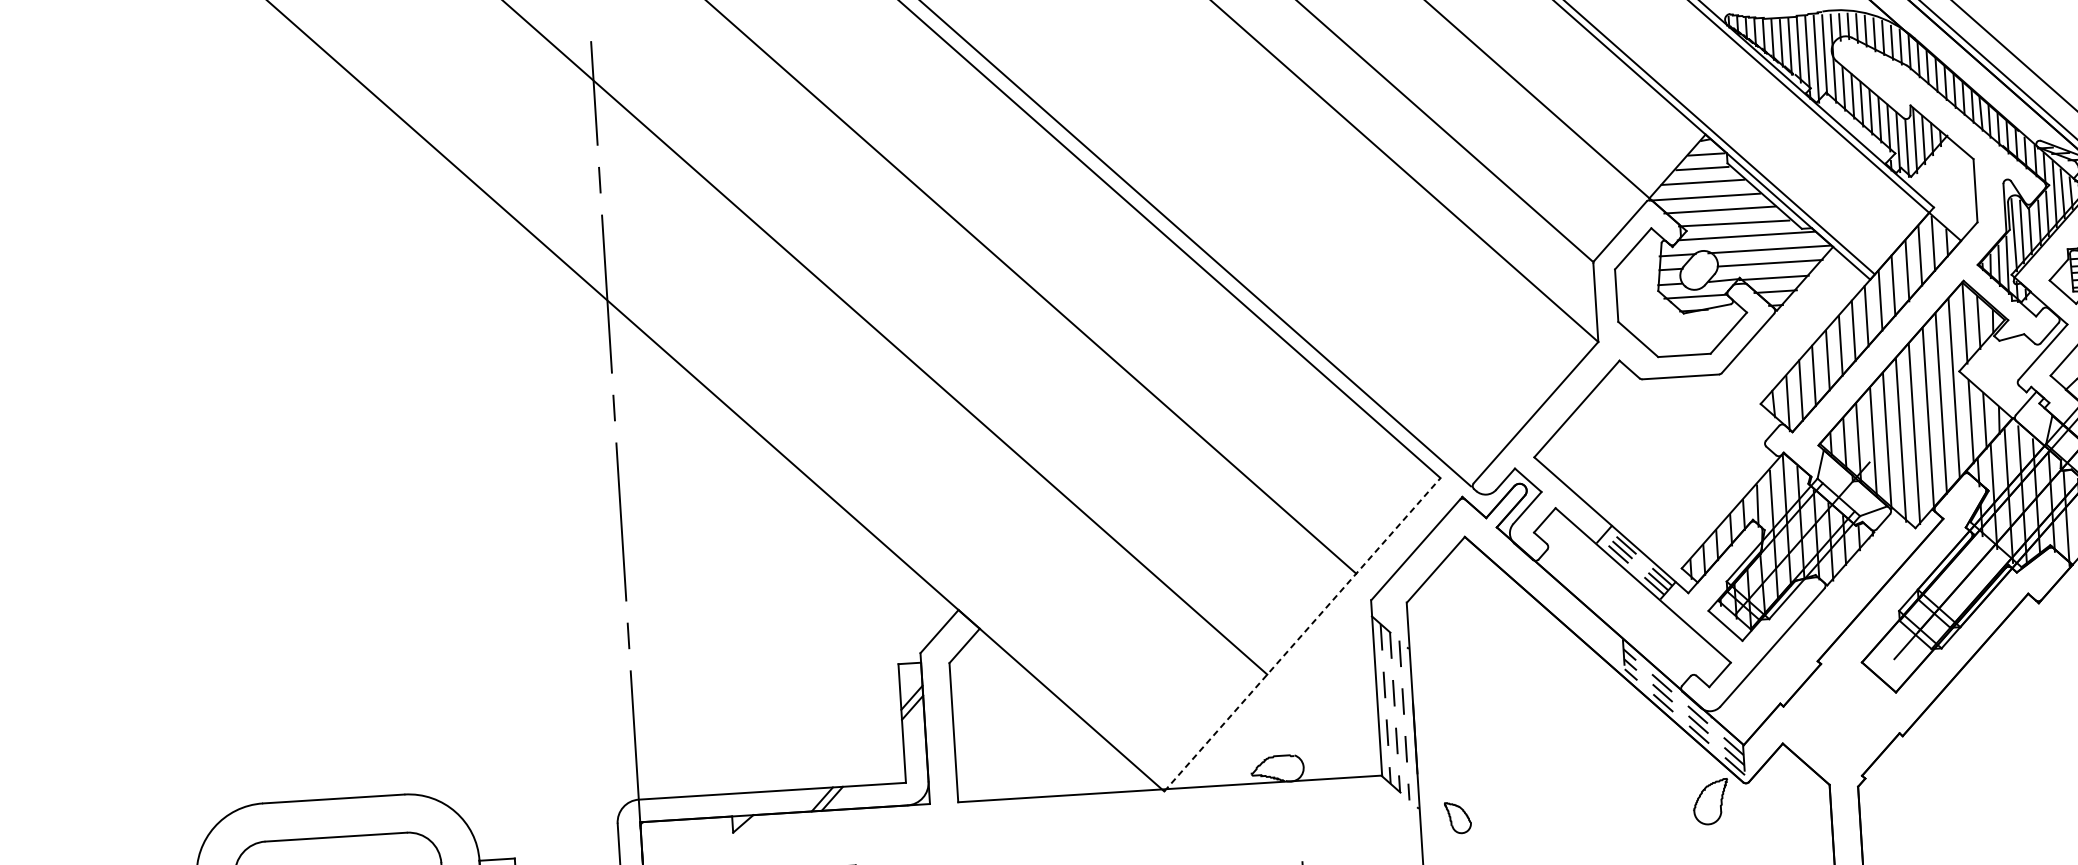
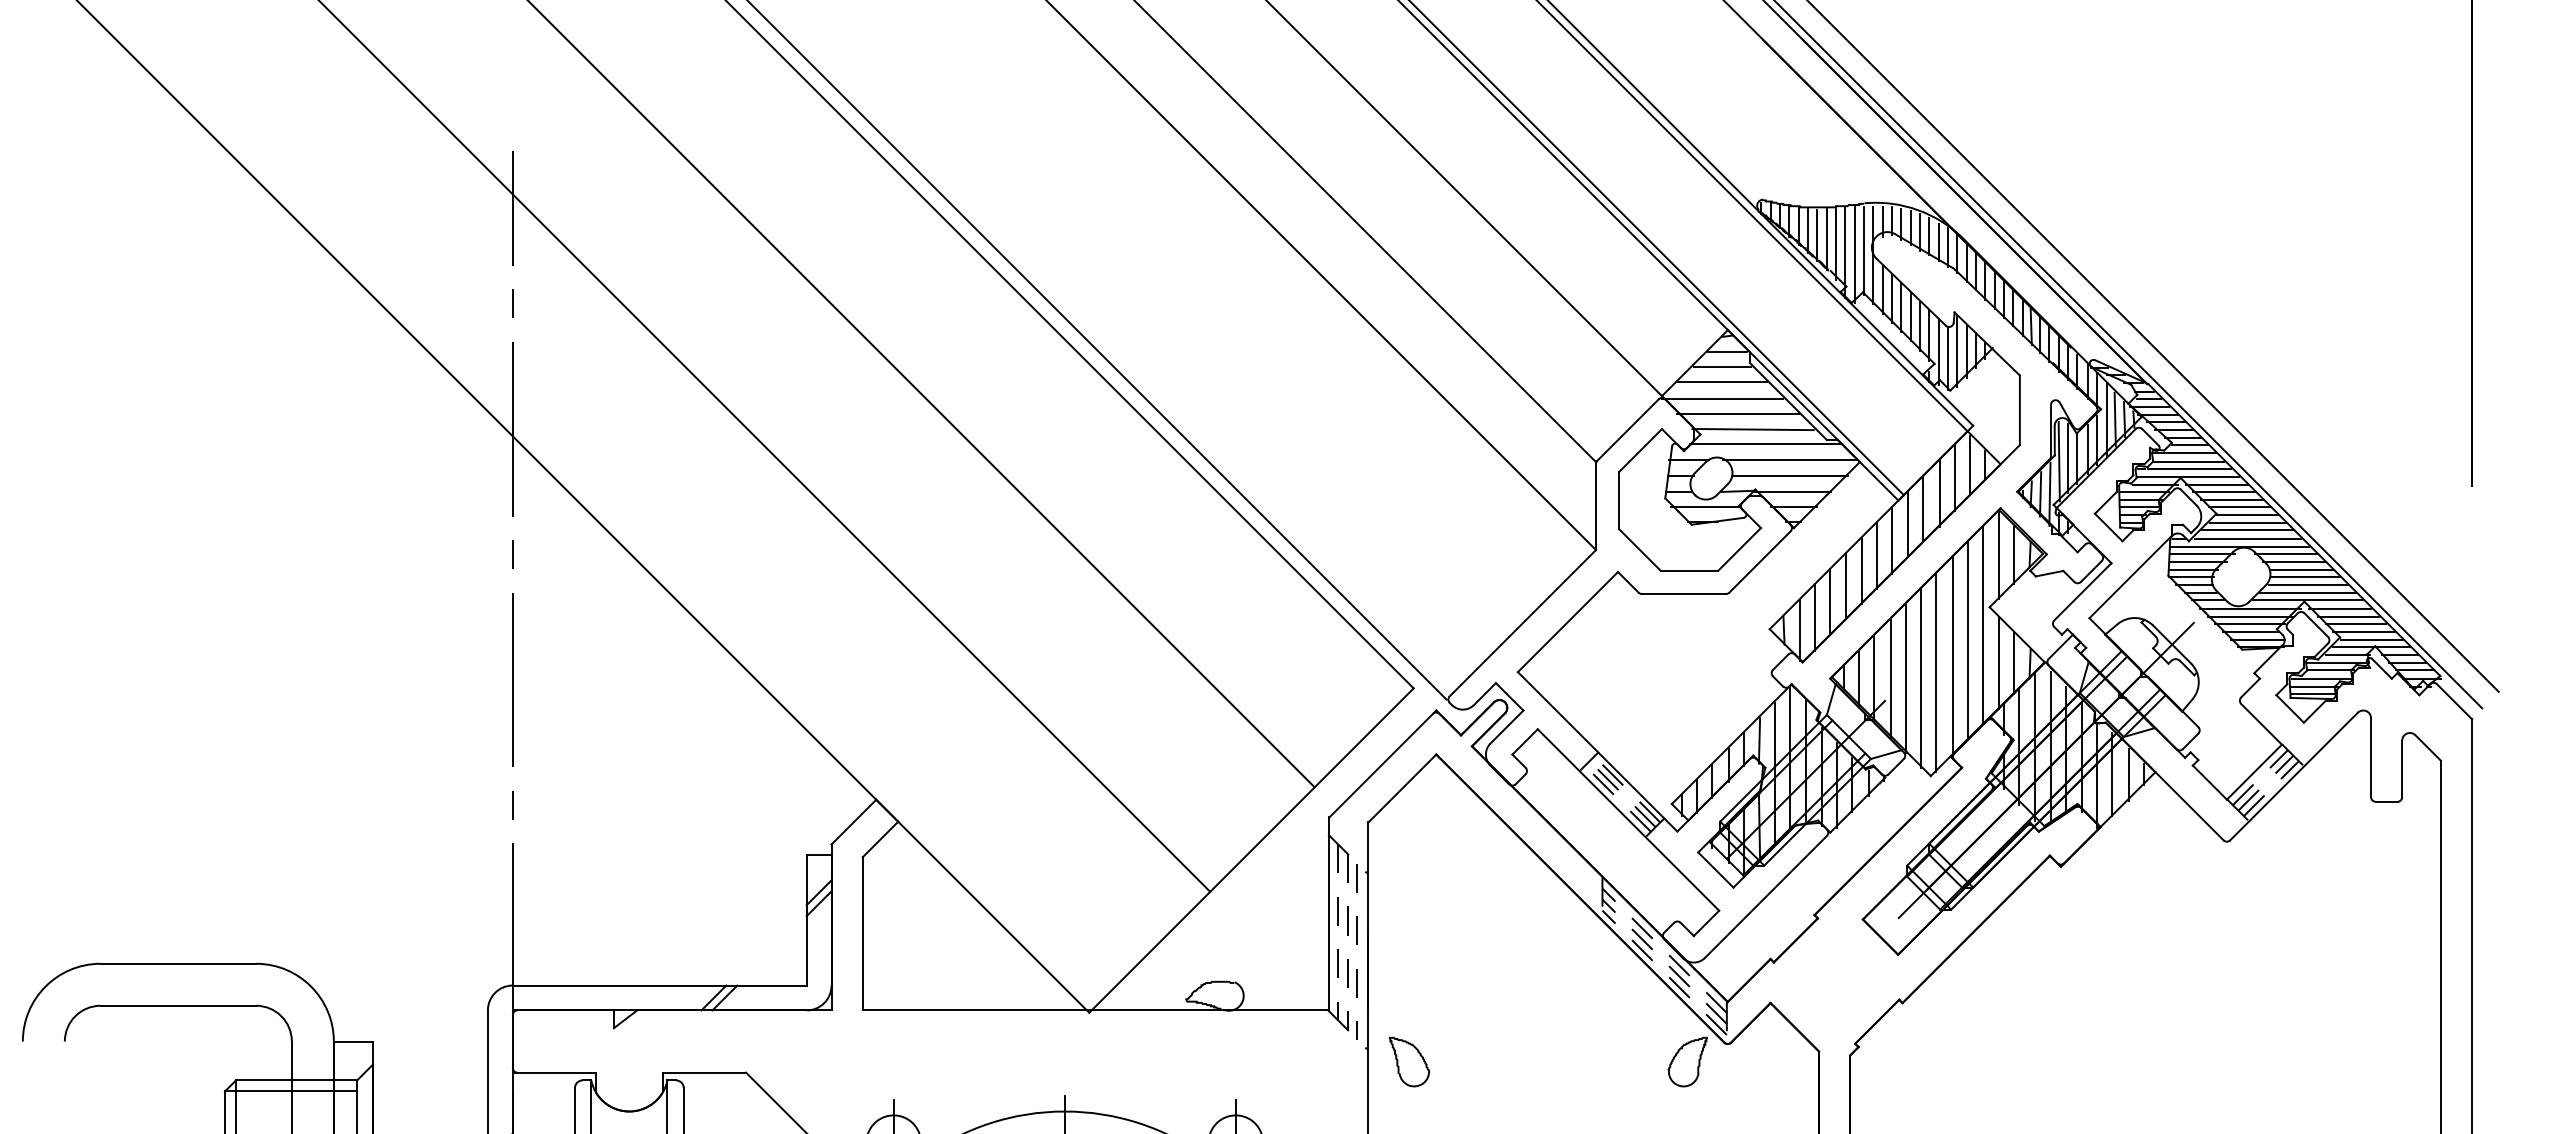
line: (1302, 634) -> (1251, 850), dashed -> solid
part: (1458, 817) -> (1409, 1061), size x1.43

